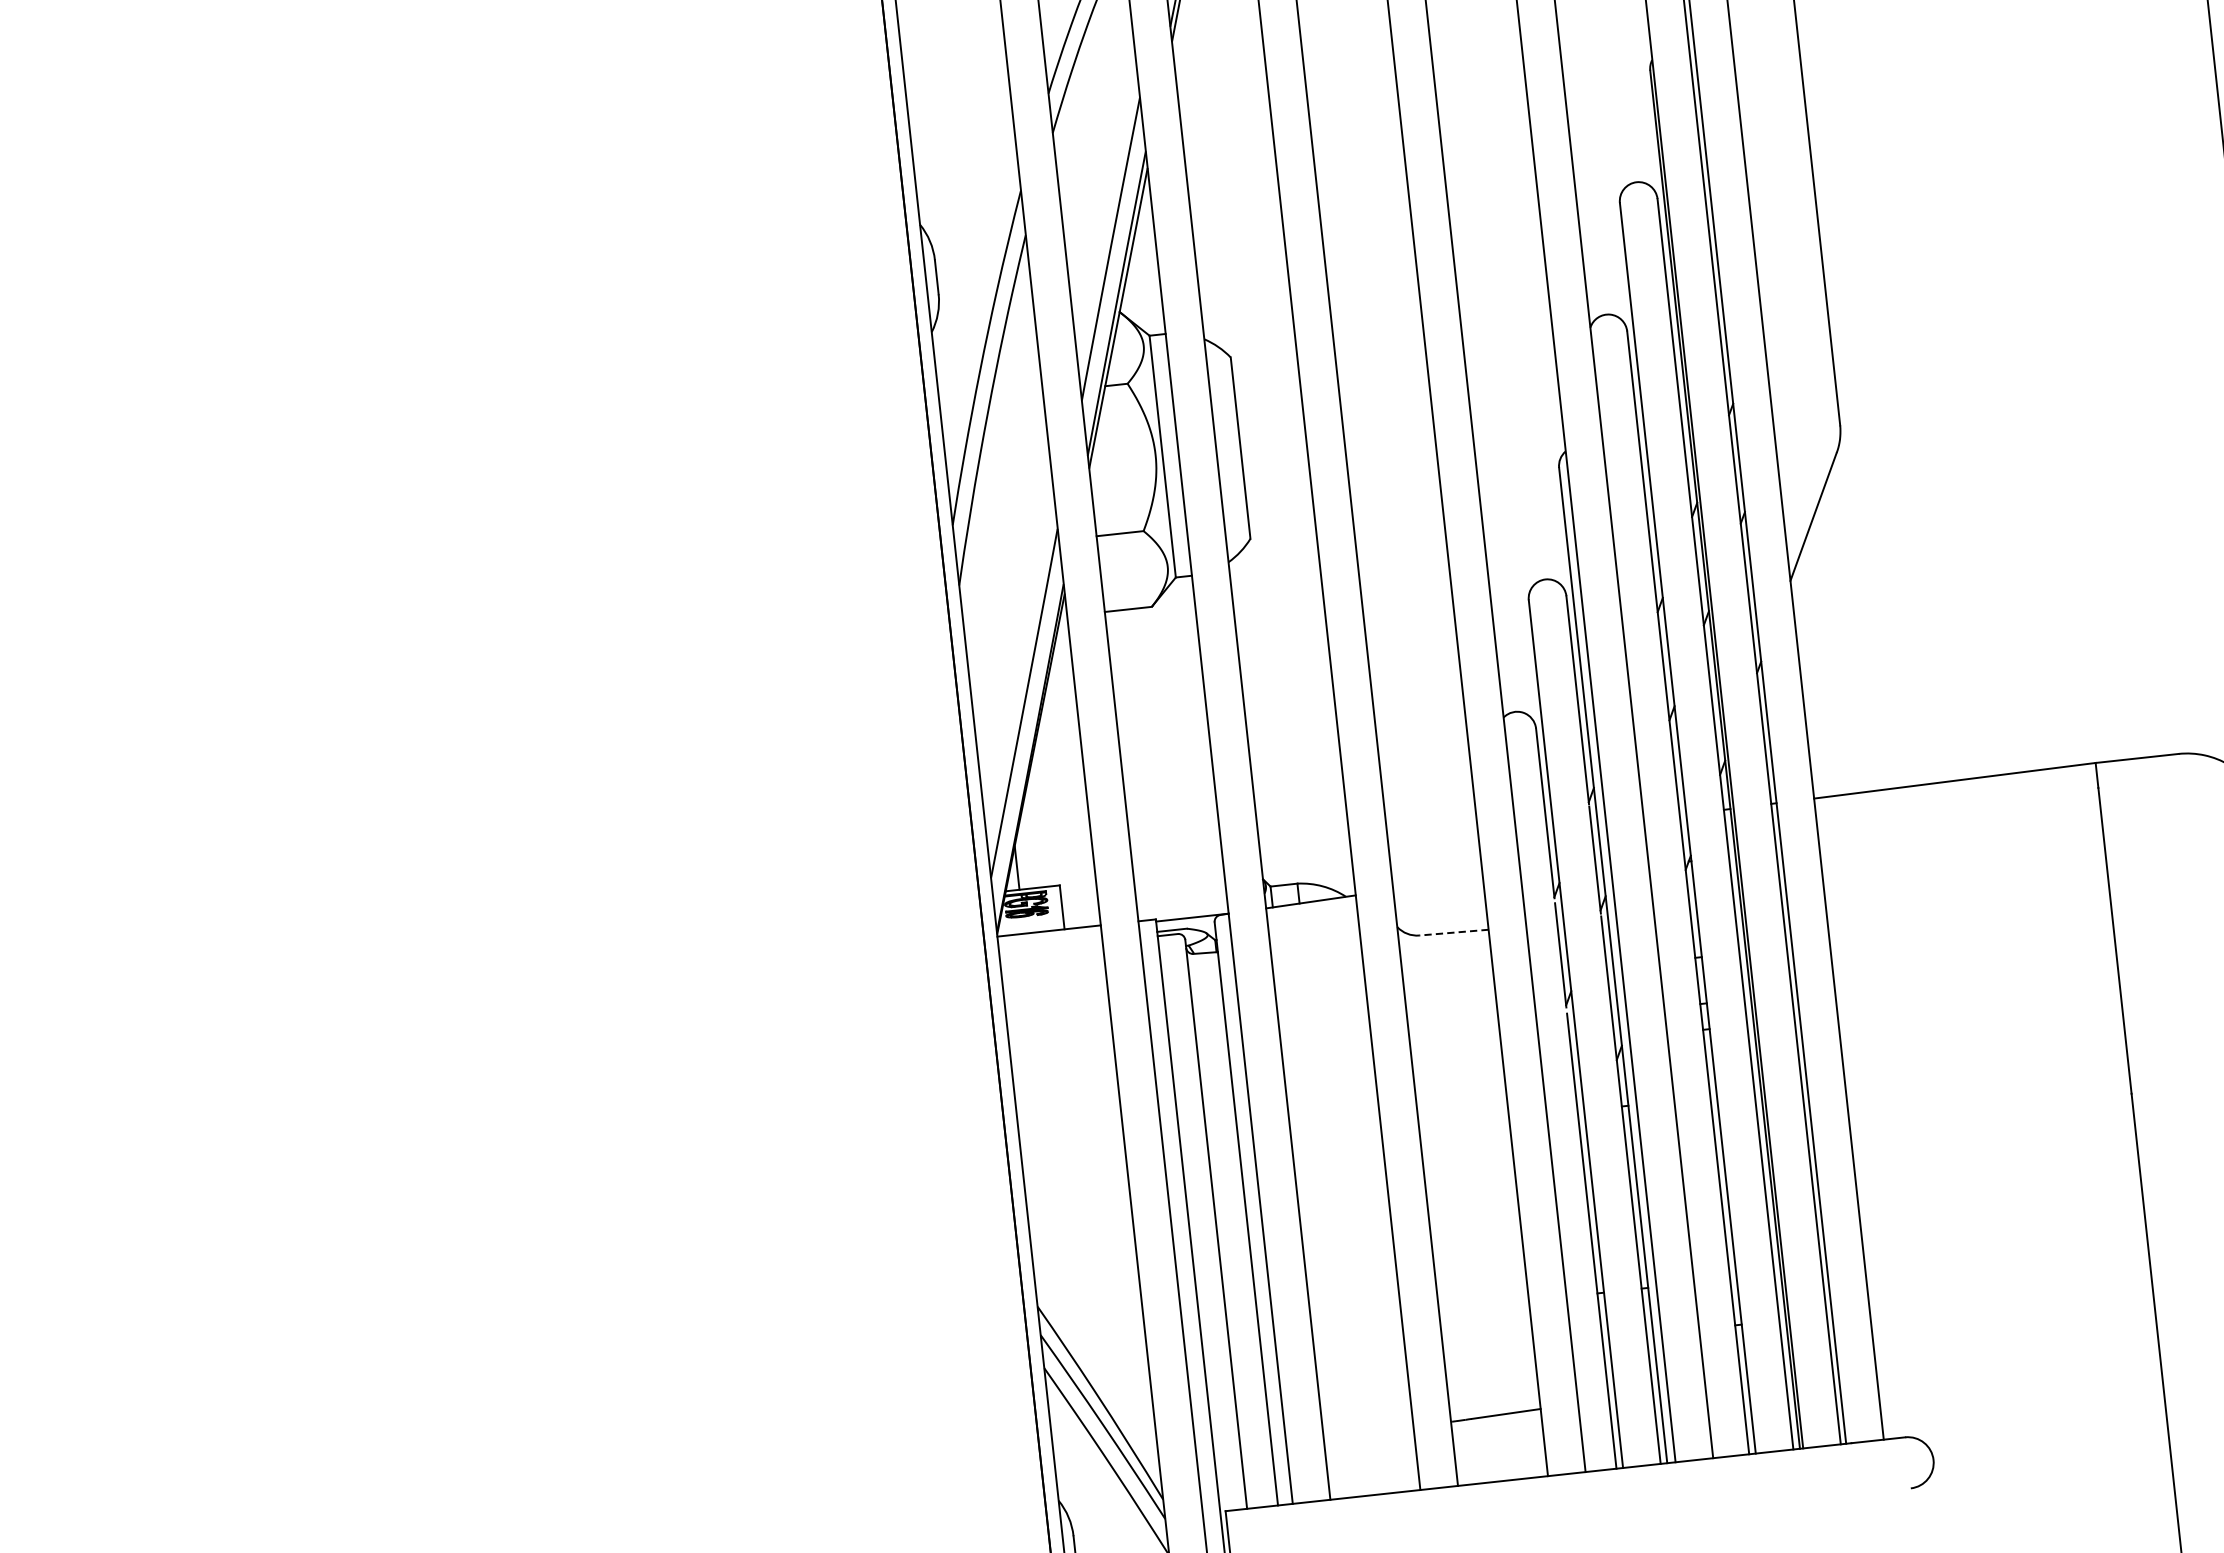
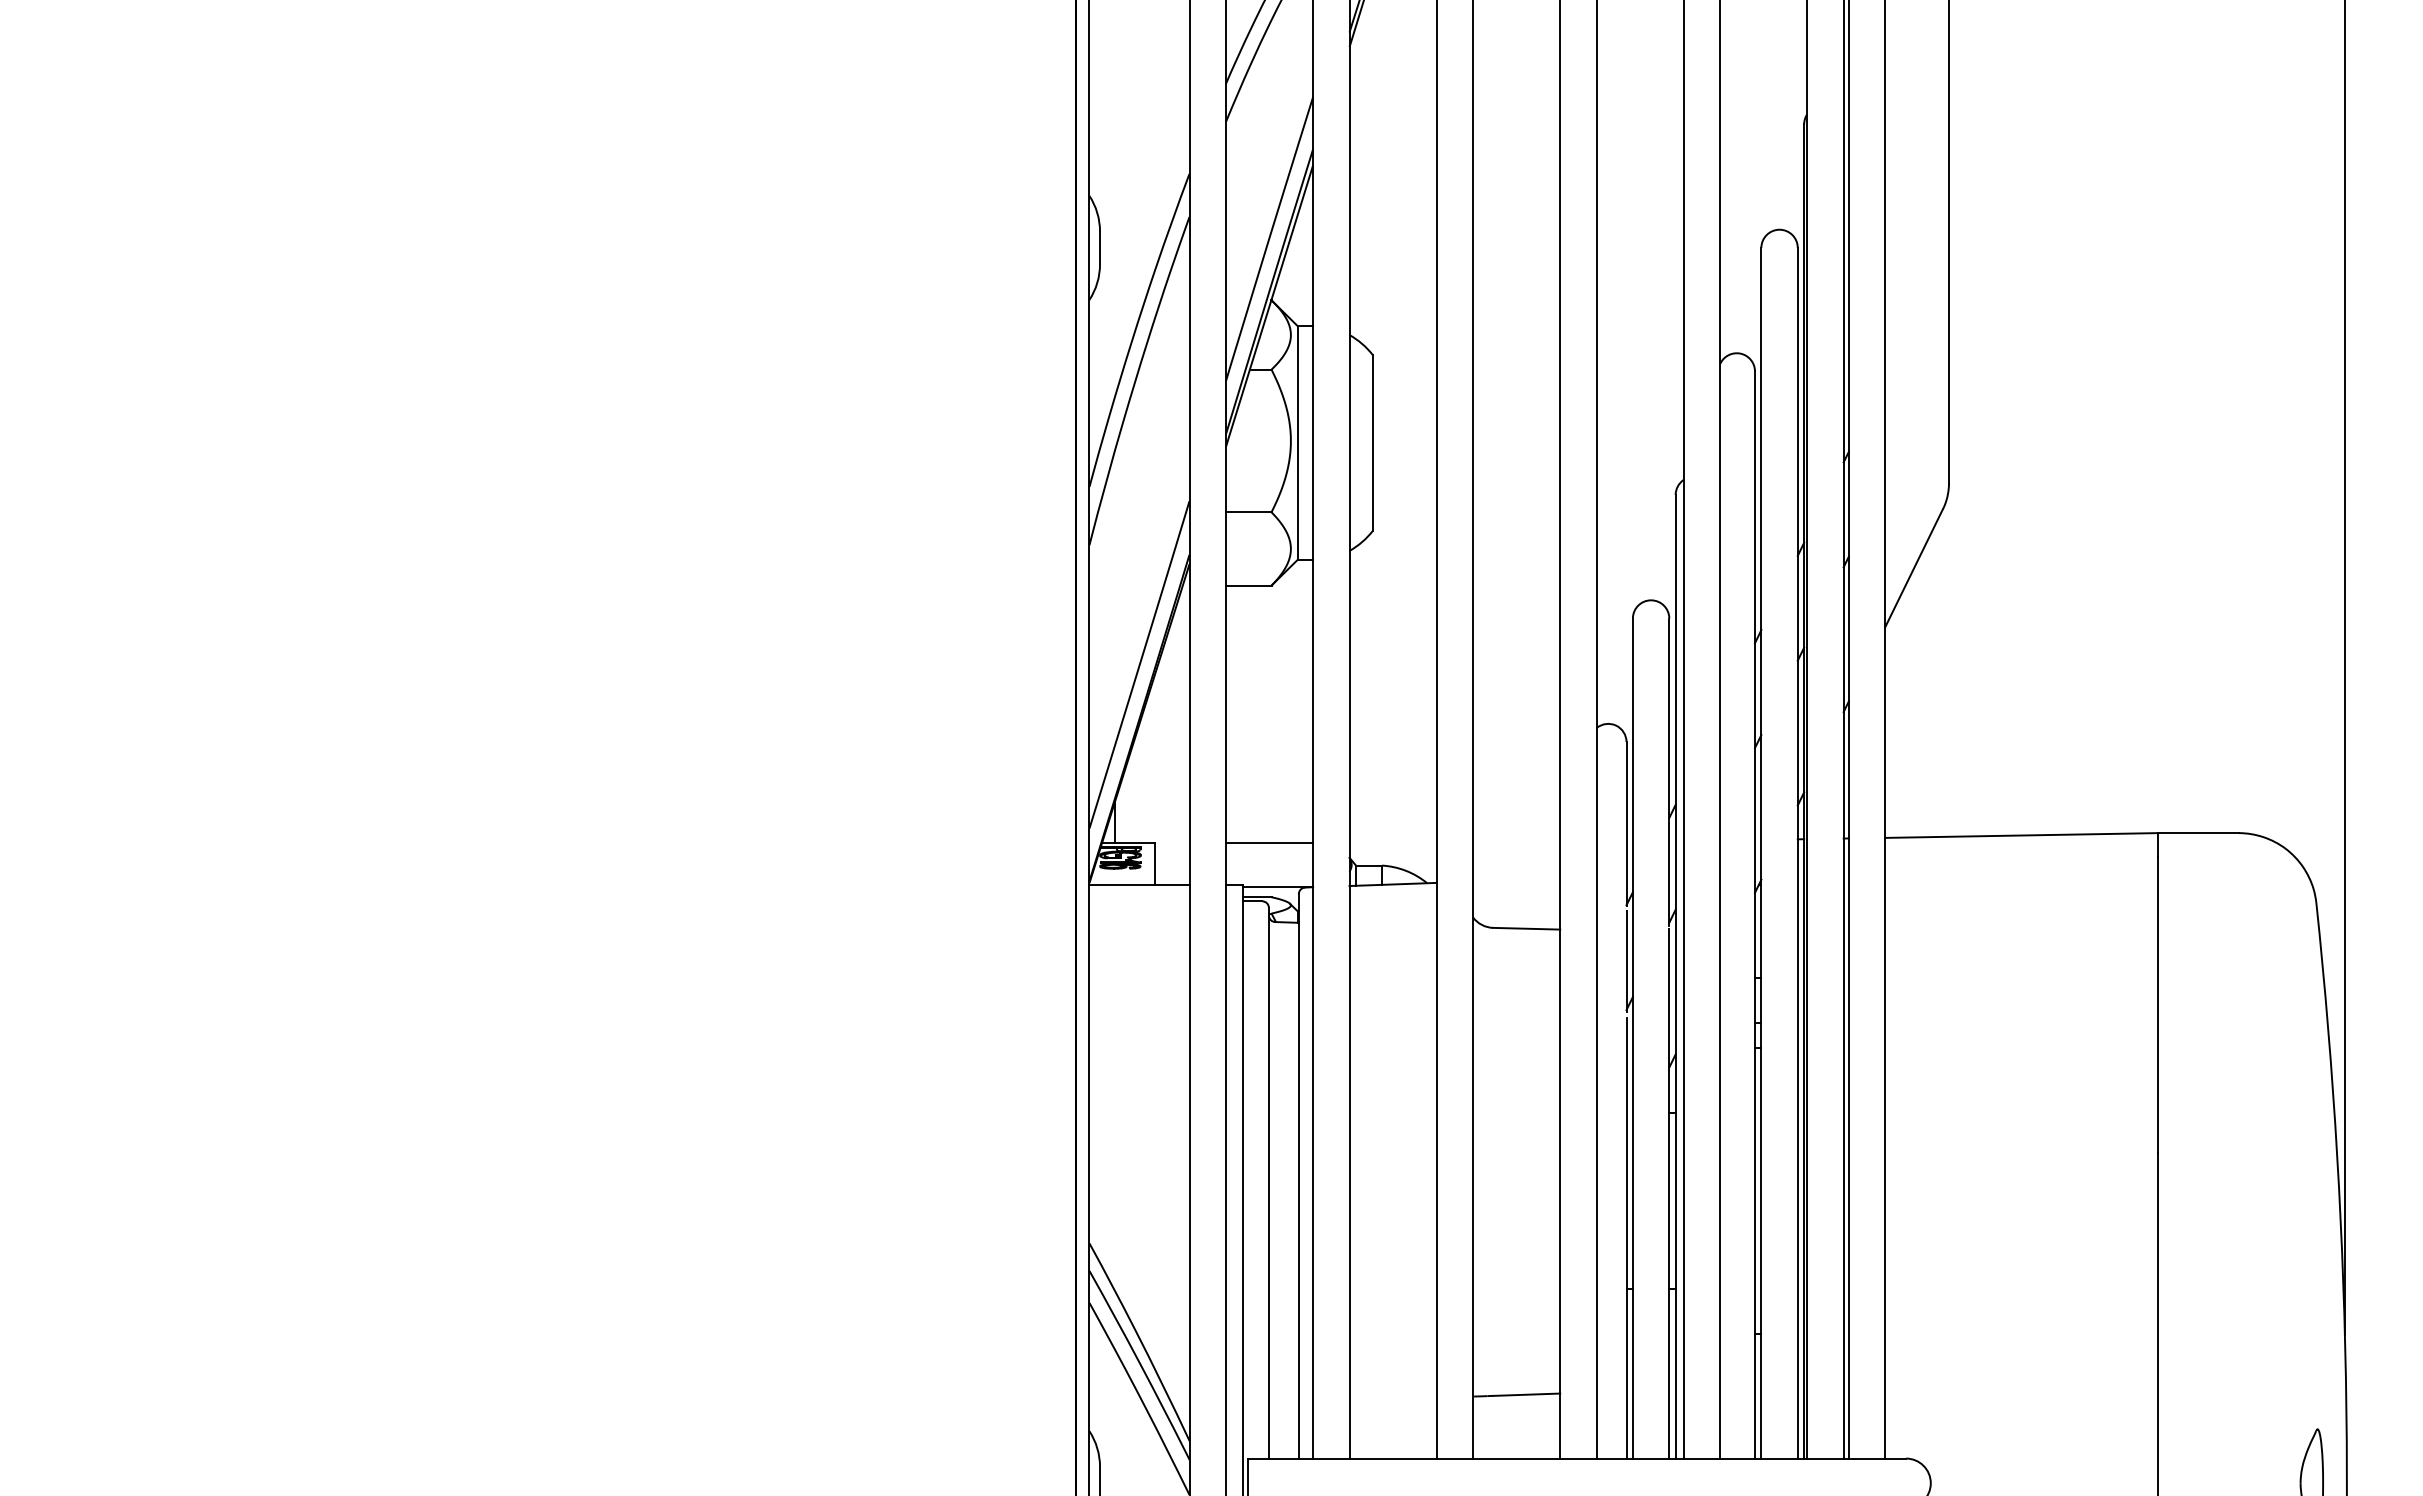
line: (1178, 872) -> (1269, 842), added
line: (1453, 932) -> (1526, 928), dashed -> solid

